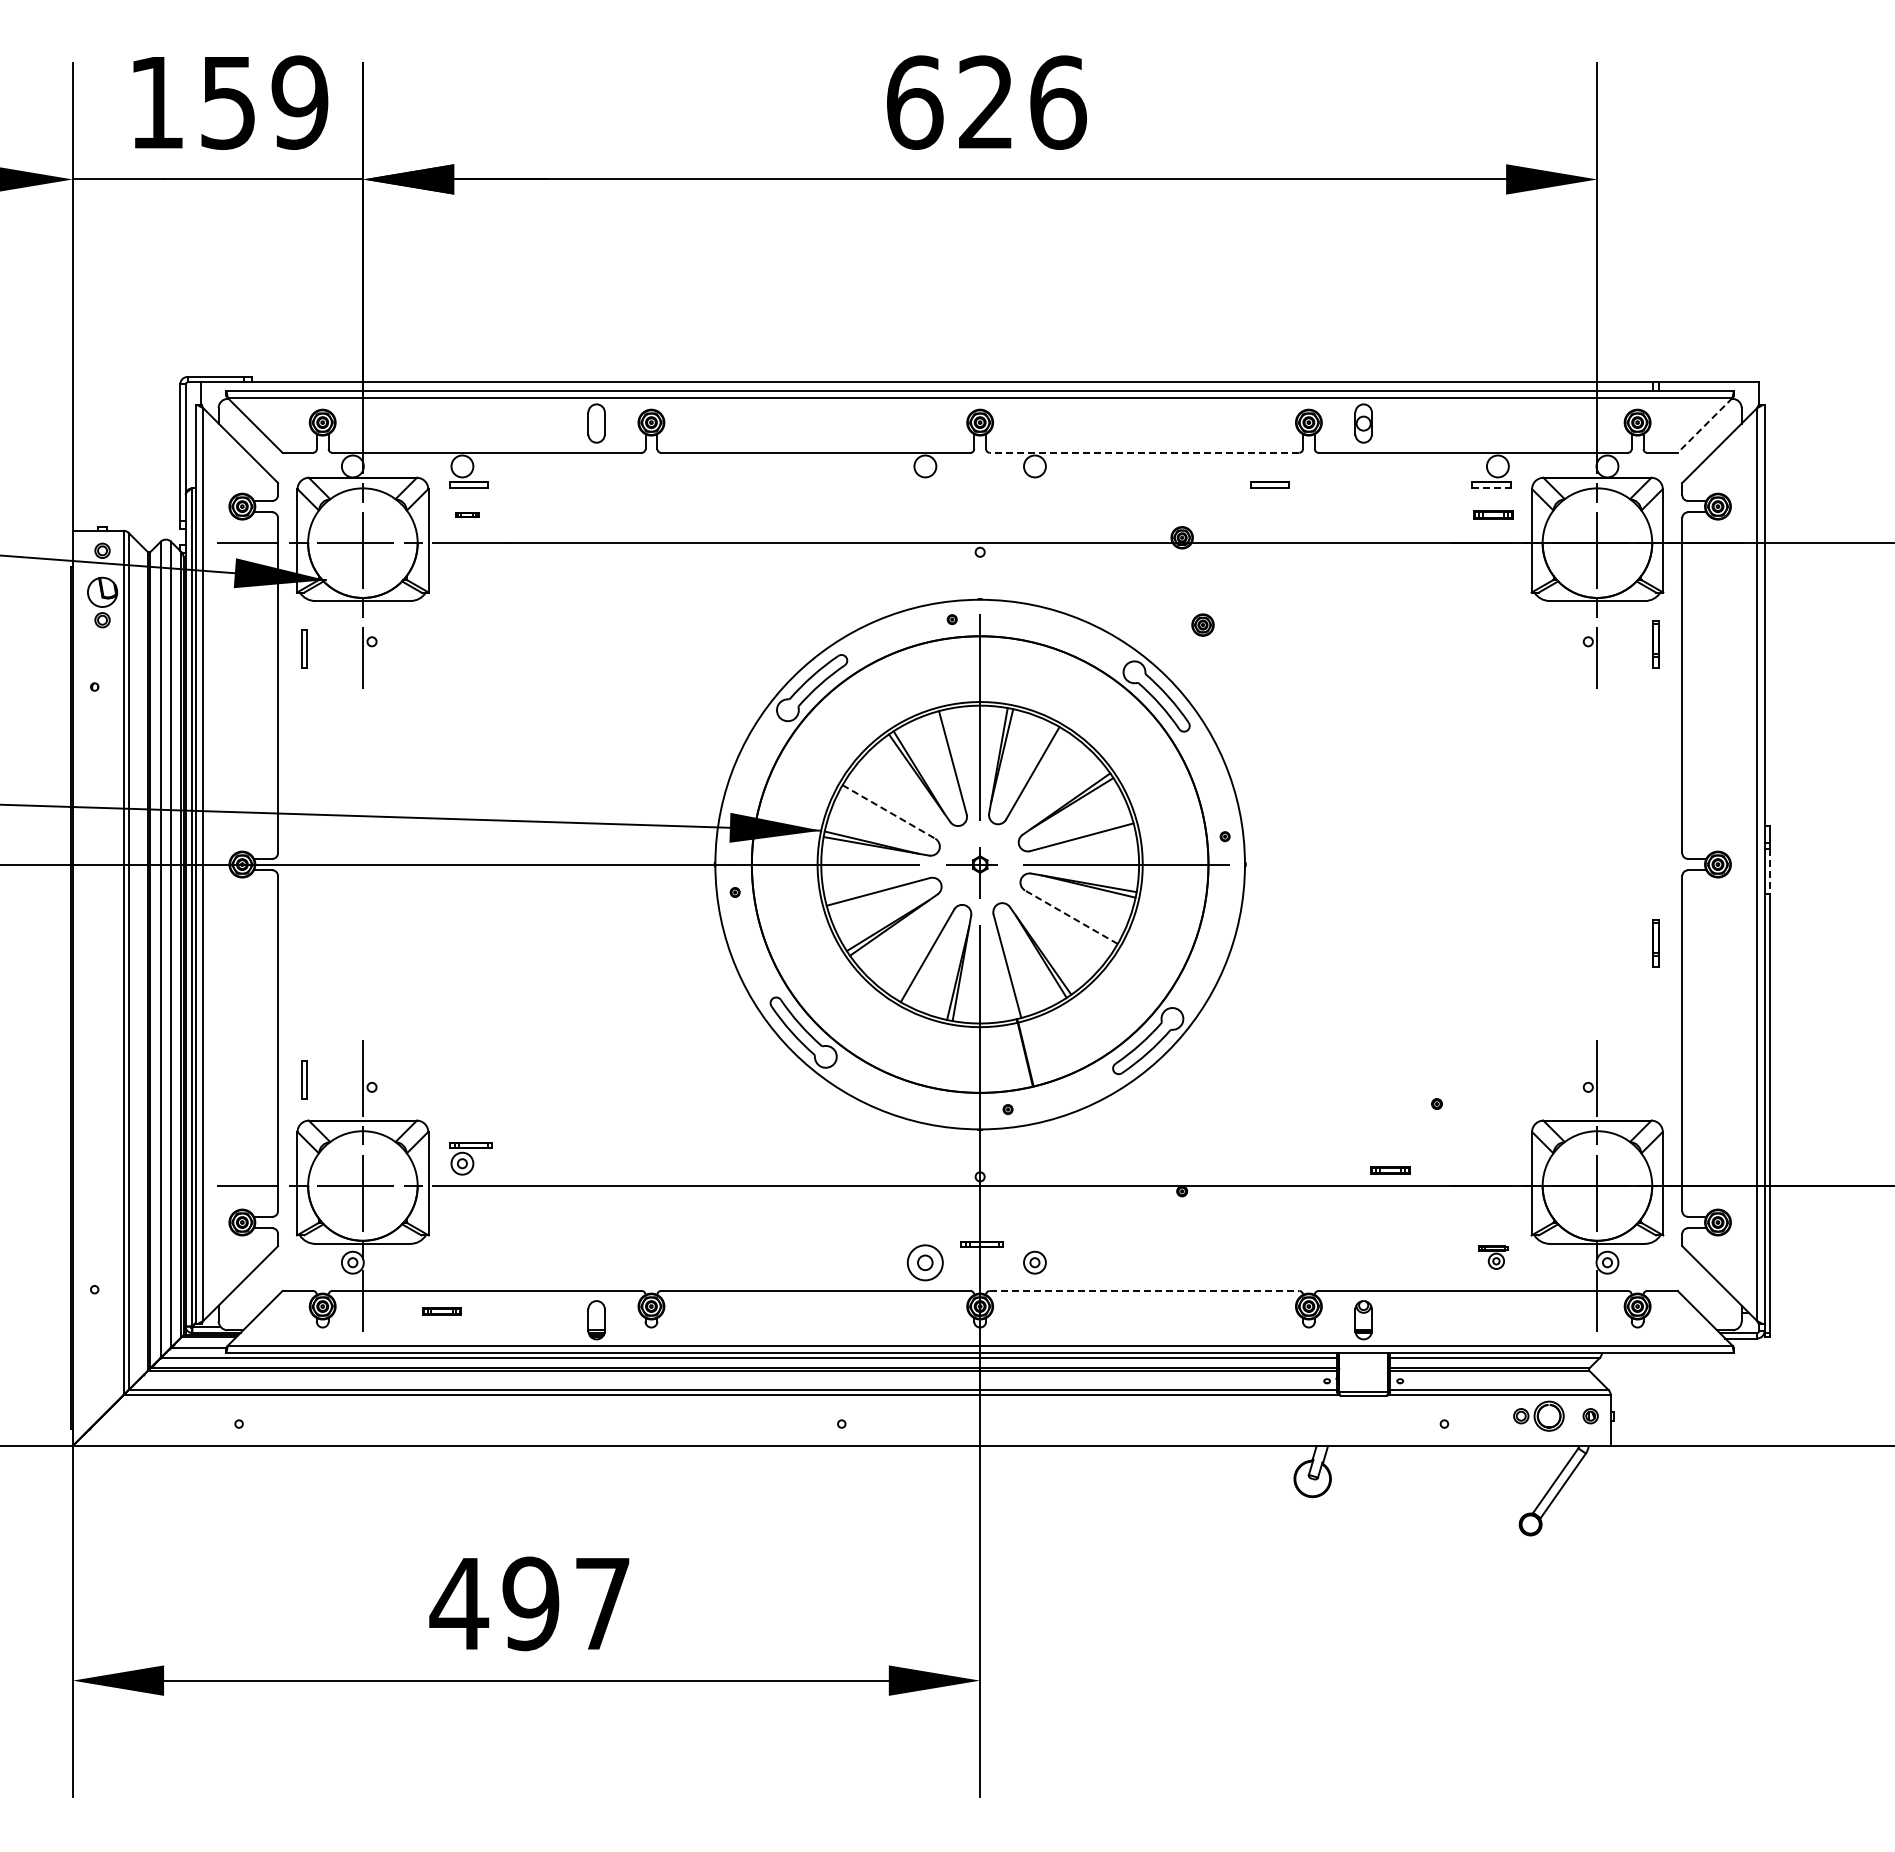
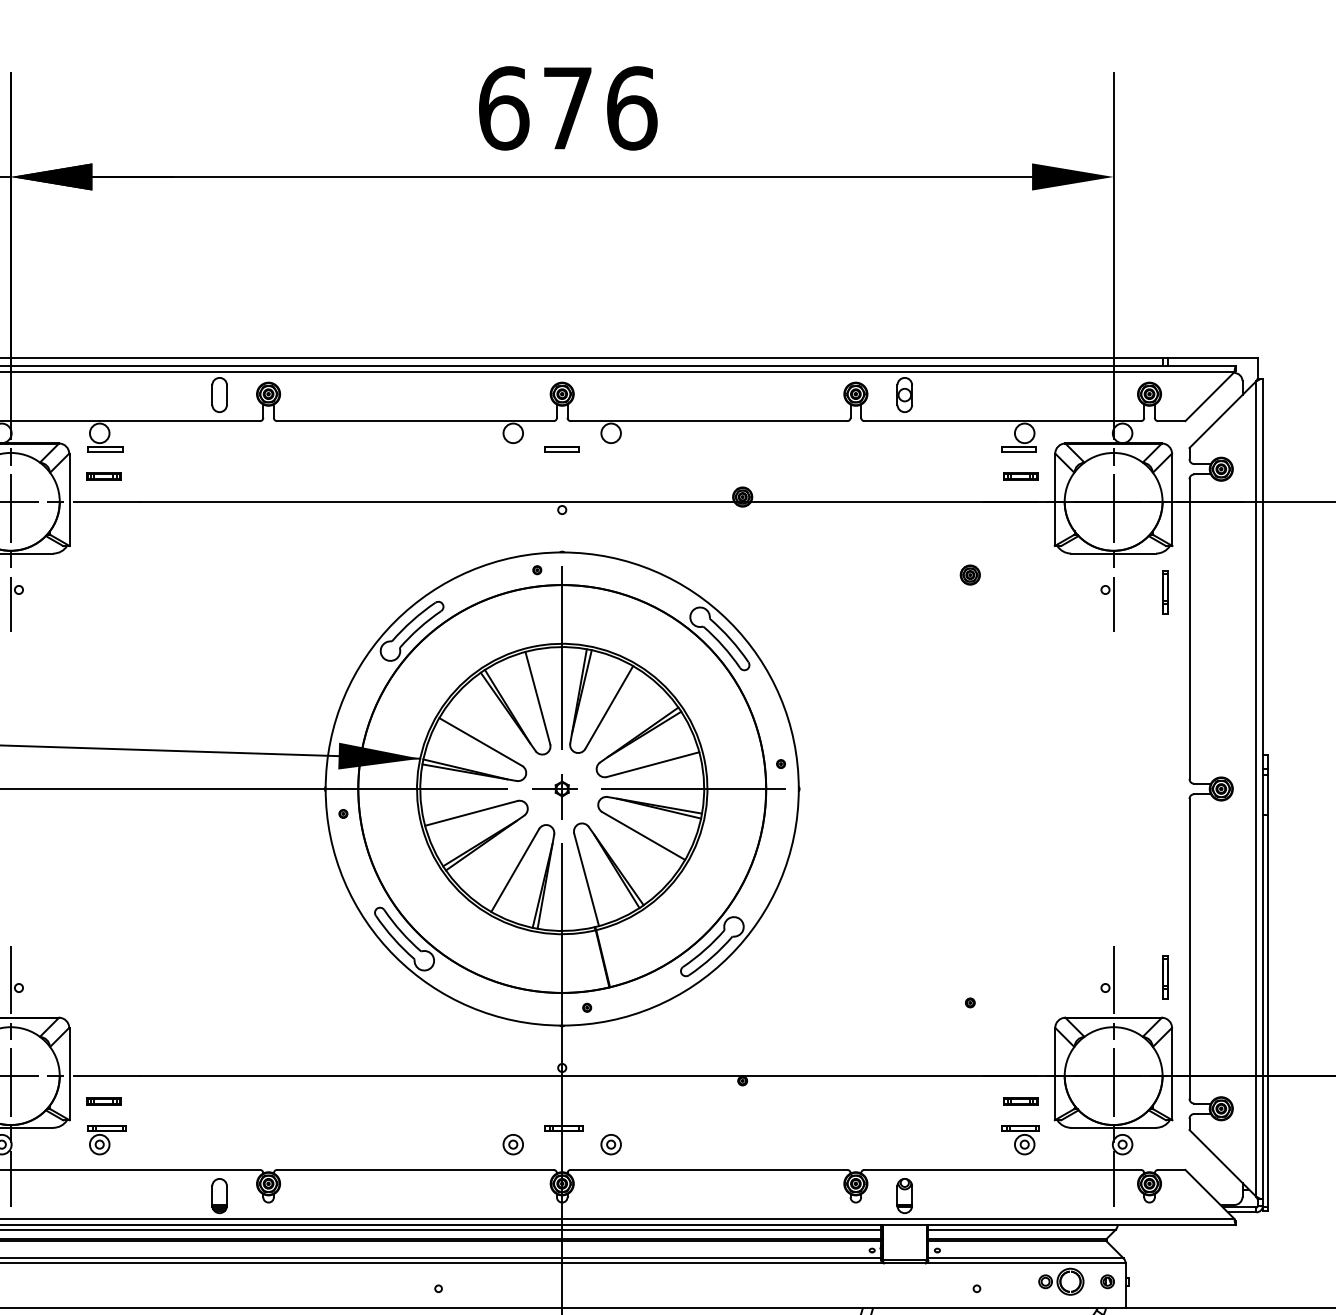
text: (985, 101) -> (566, 107), 626 -> 676
line: (1705, 425) -> (1210, 396), dashed -> solid
line: (1144, 452) -> (709, 420), dashed -> solid
part: (1269, 484) -> (561, 449), moved
line: (1492, 487) -> (1019, 452), dashed -> solid
part: (466, 514) -> (103, 476), size x1.67
part: (1202, 624) -> (969, 574), moved
line: (888, 811) -> (480, 741), dashed -> solid
line: (1770, 871) -> (1268, 795), dashed -> solid
line: (1071, 917) -> (643, 836), dashed -> solid
part: (1655, 943) -> (1165, 977), moved
part: (470, 1158) -> (106, 1139), moved
part: (1390, 1170) -> (1020, 1101), moved
part: (1492, 1257) -> (1019, 1139), size x1.43
part: (925, 1262) -> (513, 1144), size x0.62
line: (1144, 1291) -> (709, 1170), dashed -> solid
part: (441, 1311) -> (103, 1101), moved

